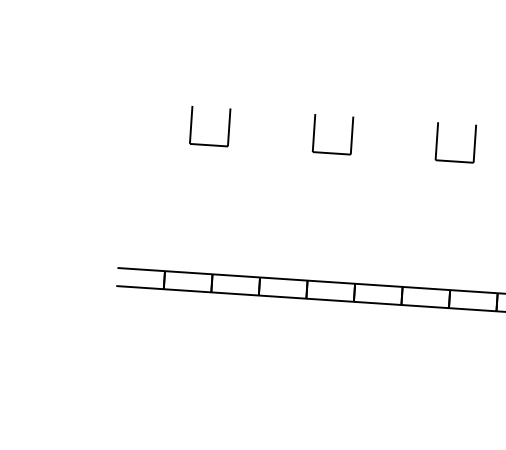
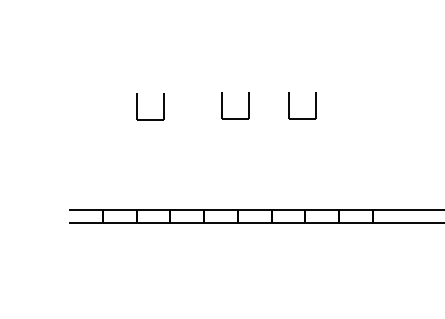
part: (192, 124) -> (137, 106), moved
part: (315, 132) -> (222, 105), moved

